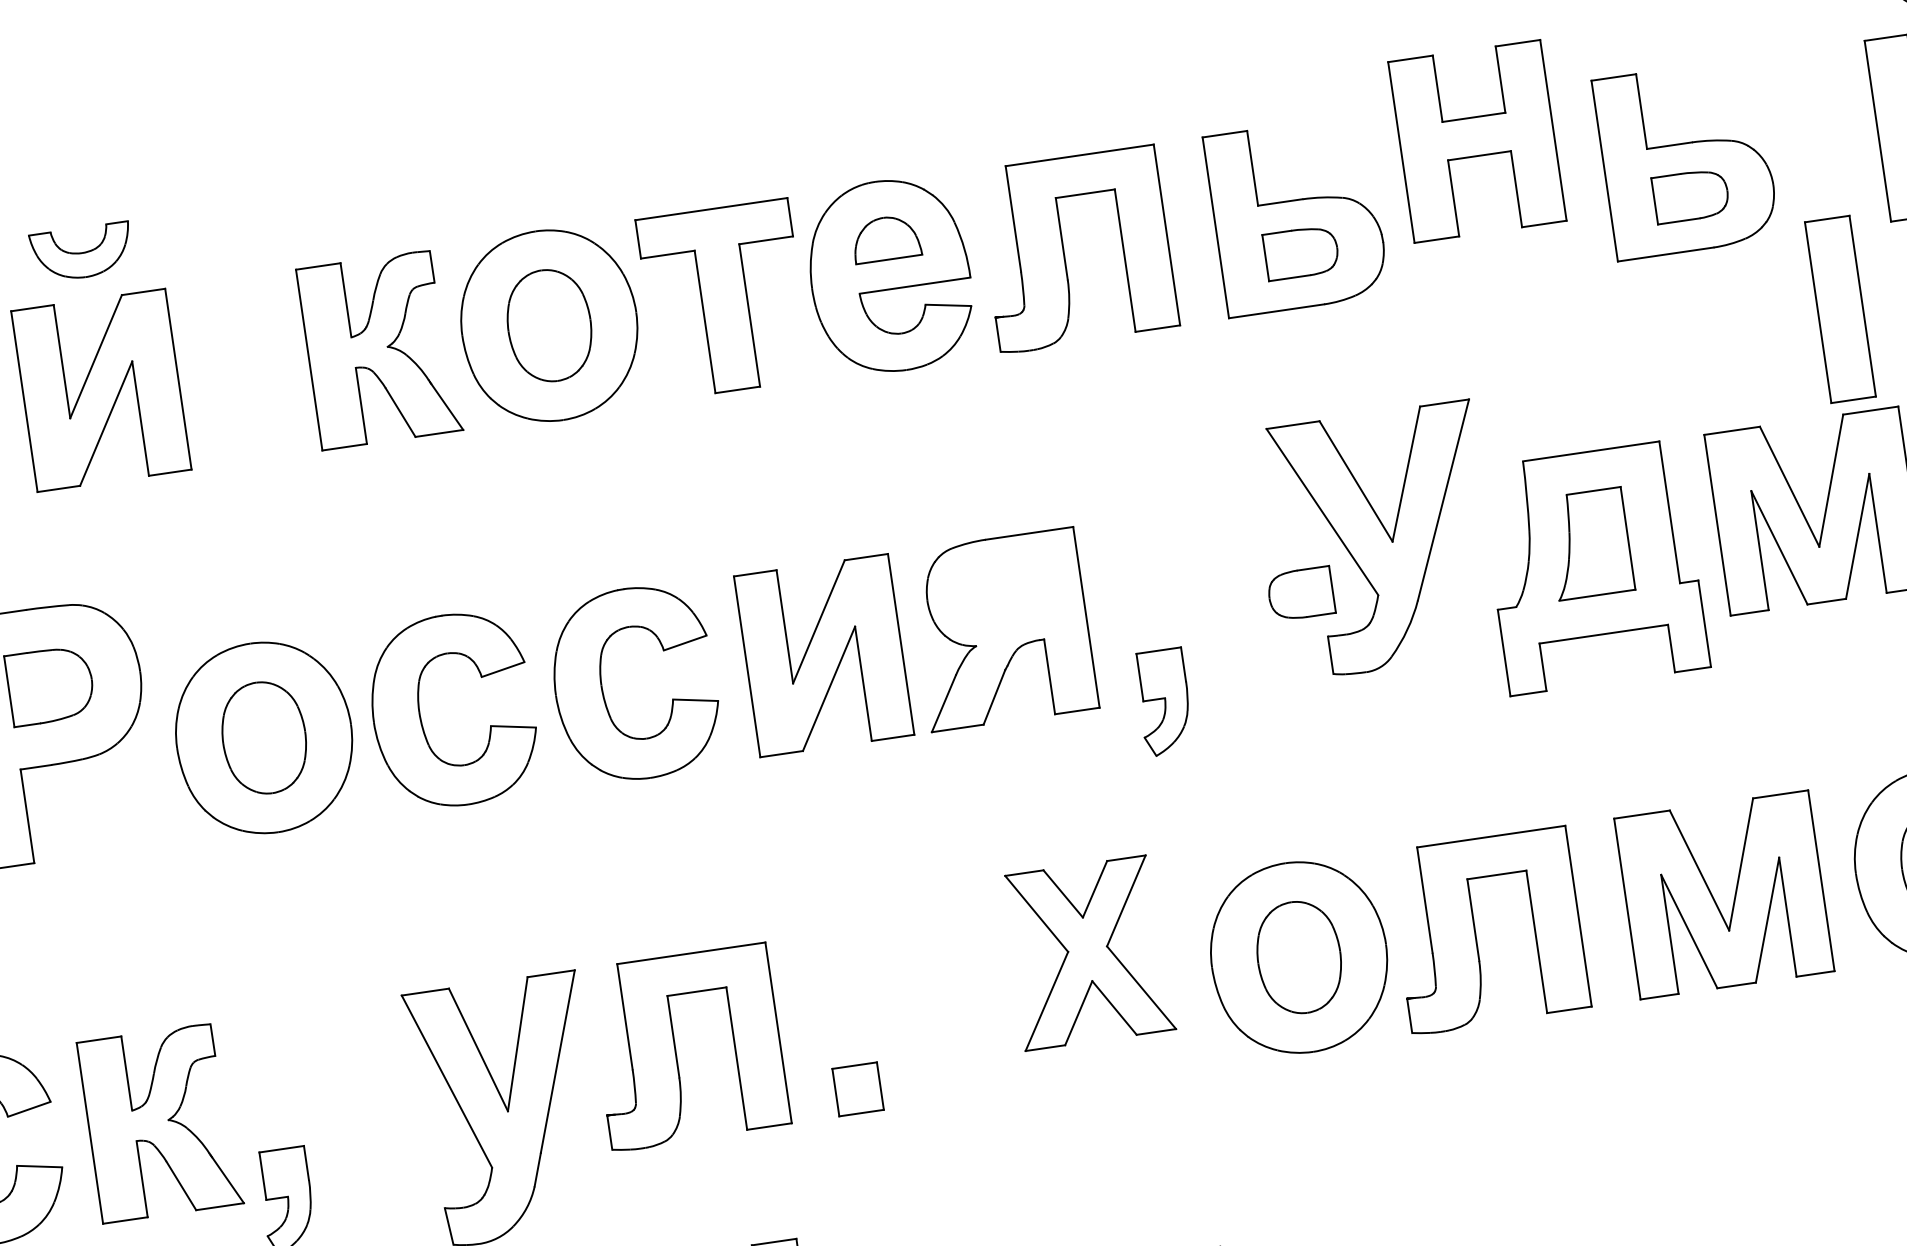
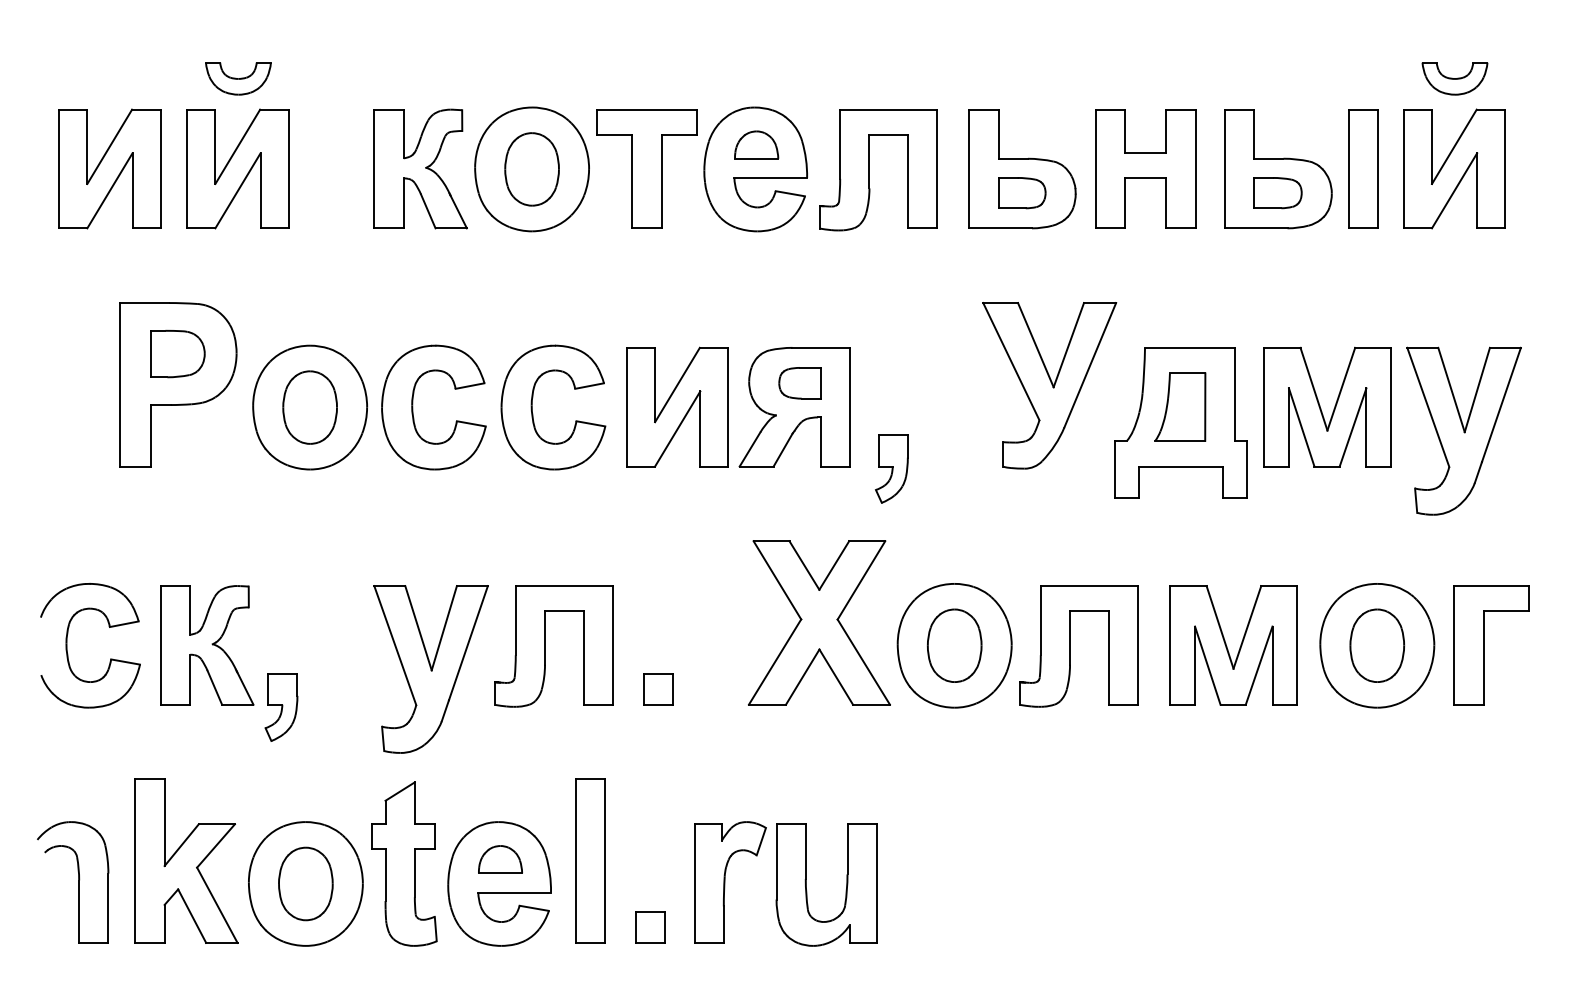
part: (1476, 140) -> (1145, 168), moved
part: (1840, 308) -> (1363, 168), moved
part: (1300, 594) -> (799, 383), moved
part: (1088, 952) -> (819, 622), size x1.43

